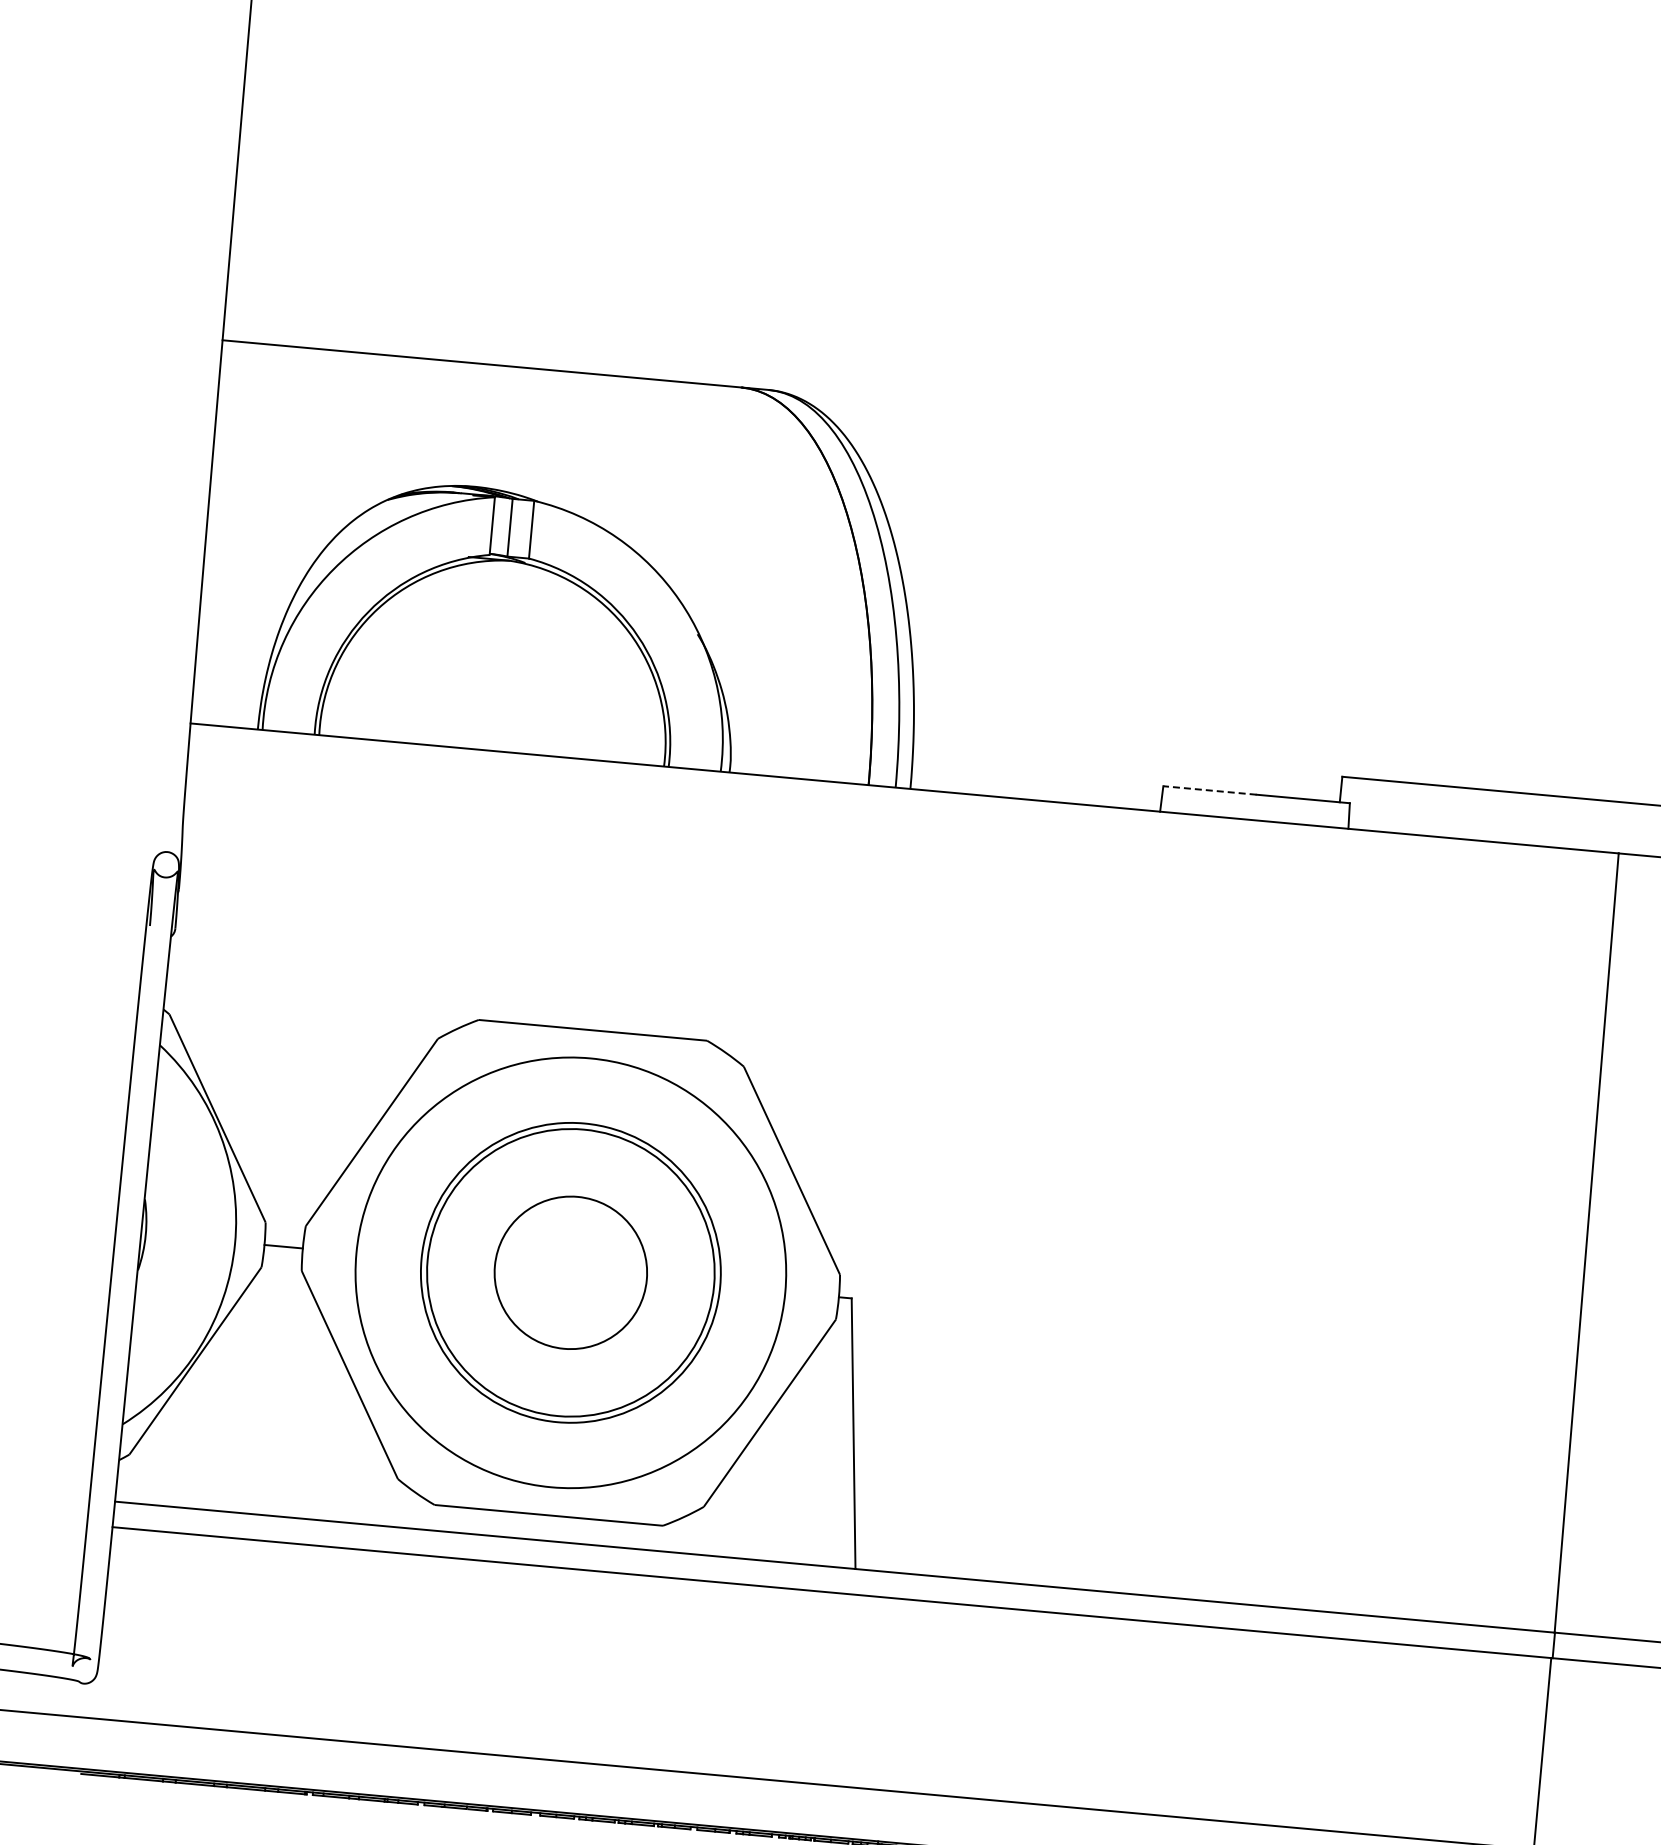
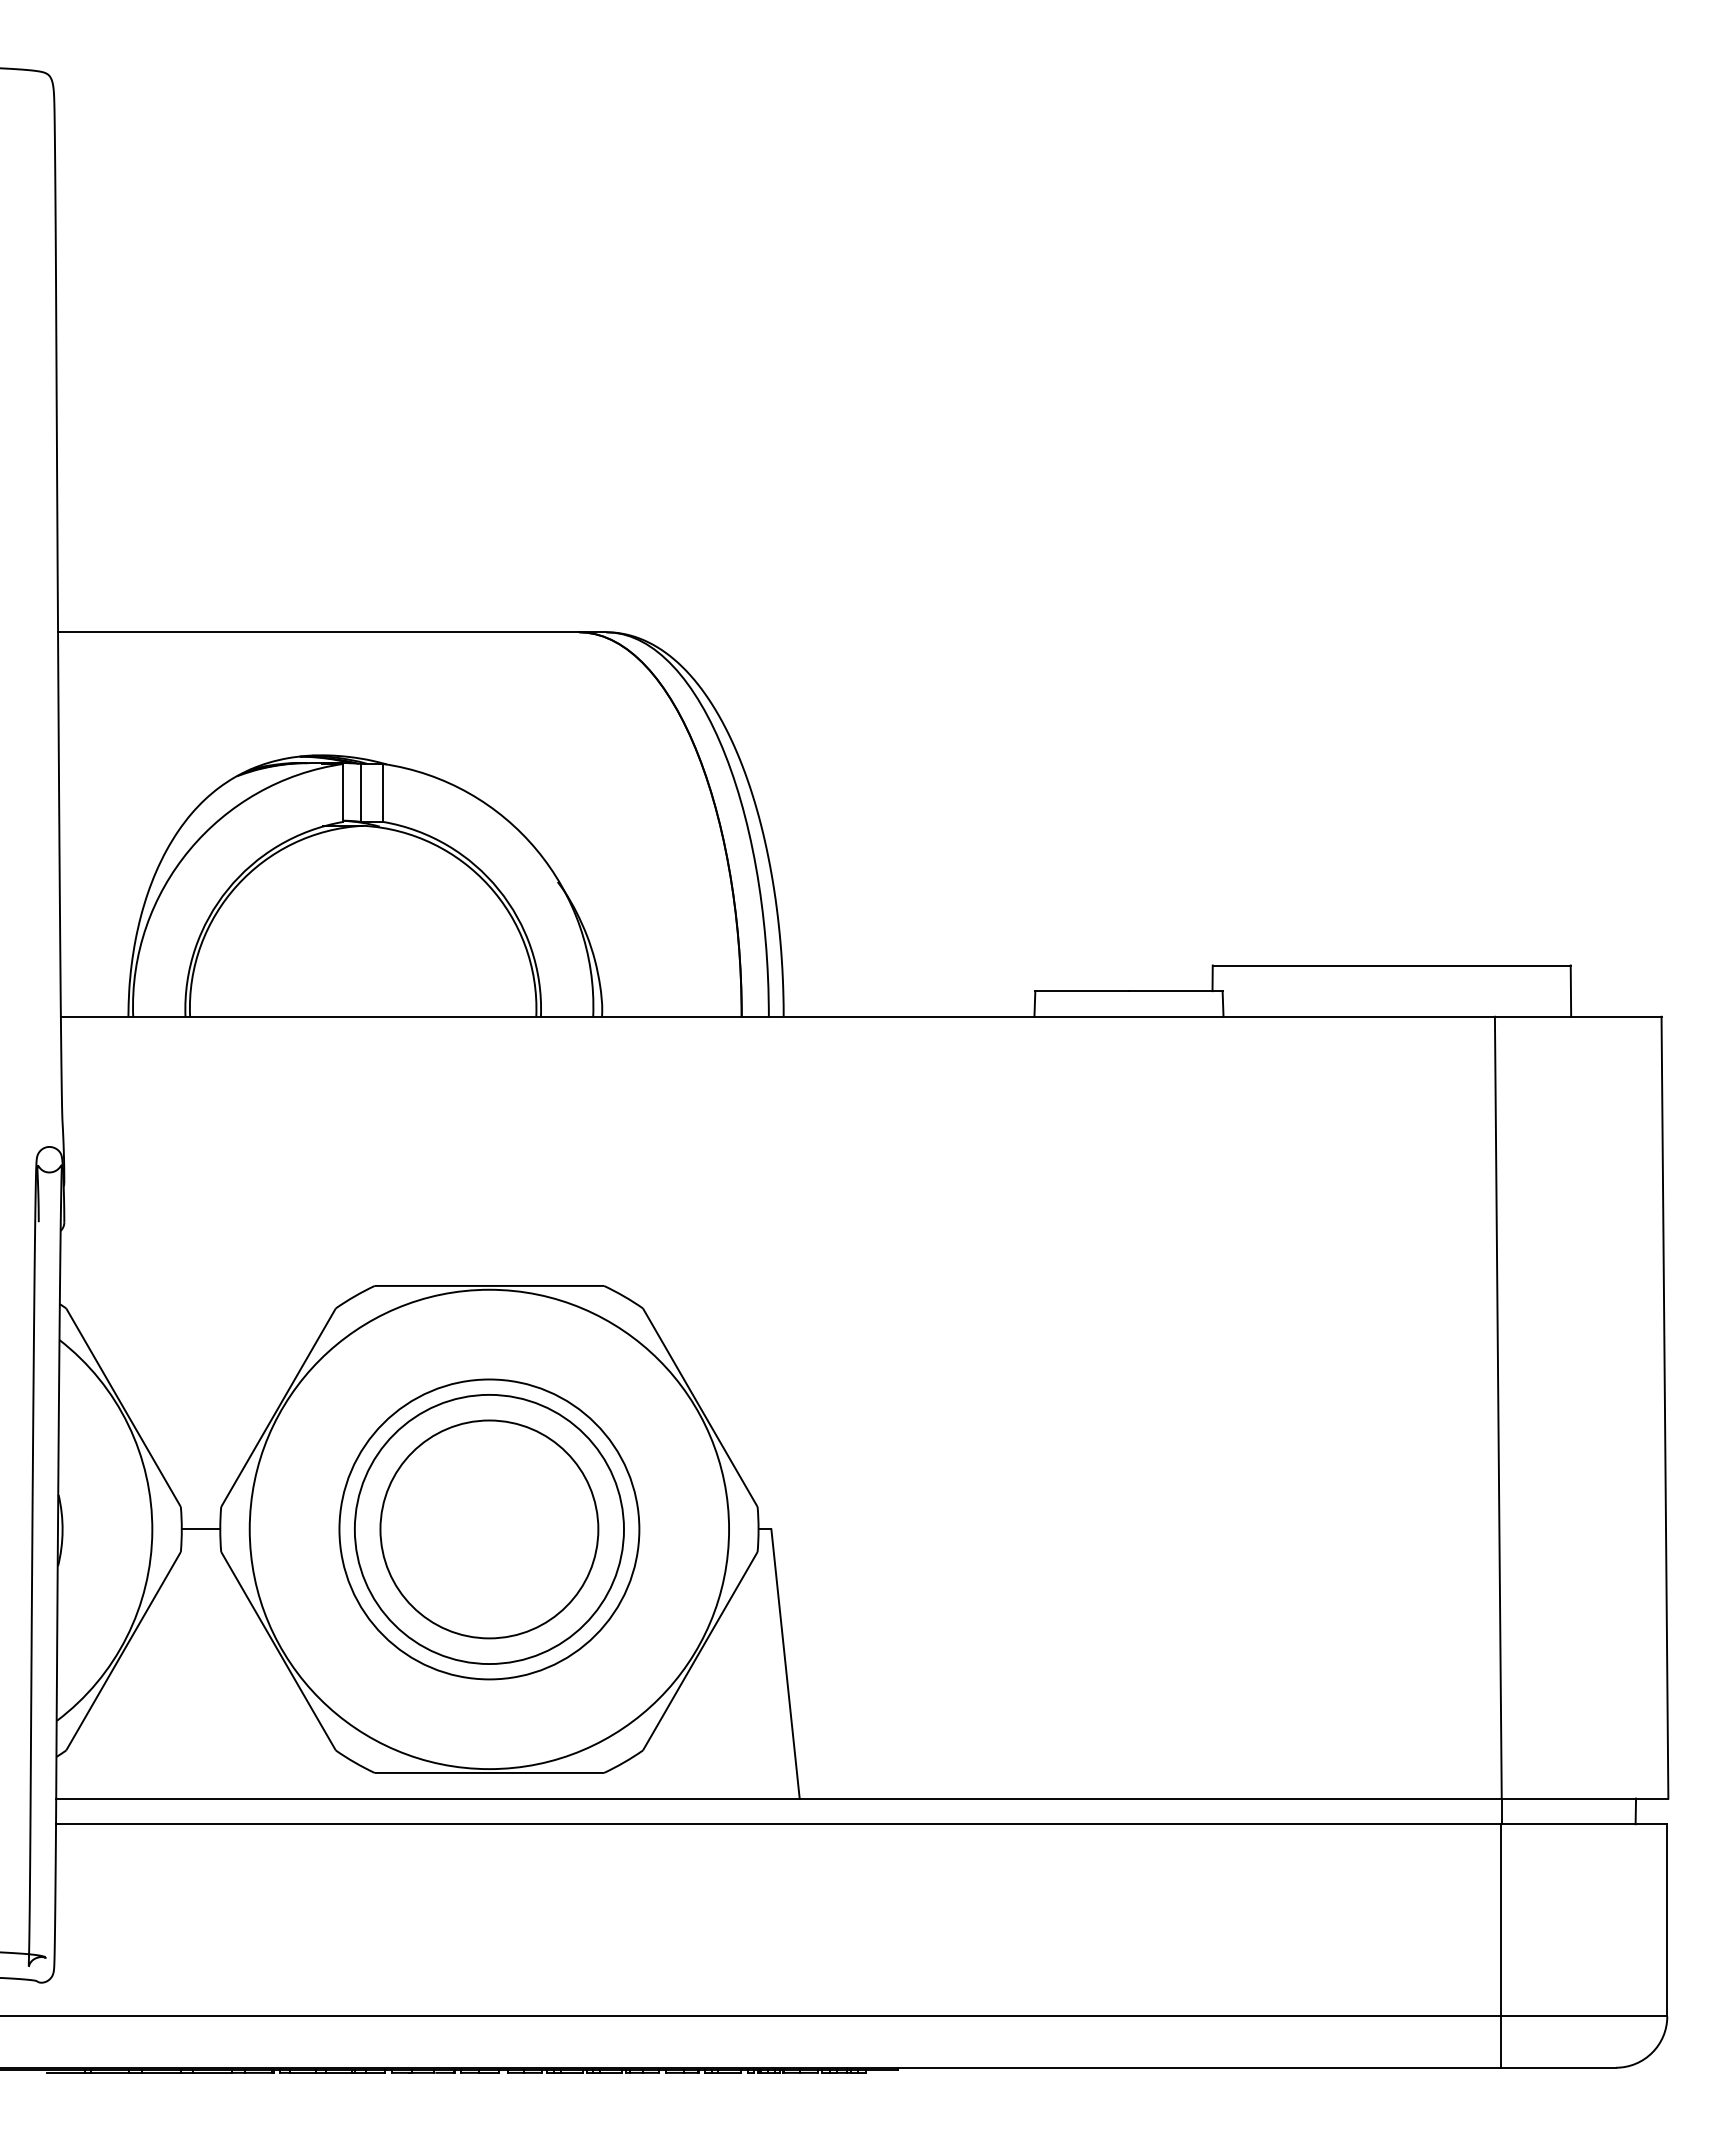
line: (1210, 790) -> (1082, 991), dashed -> solid
circle: (570, 1272) -> (489, 1529), size x0.62
circle: (570, 1272) -> (489, 1529), size x1.43
circle: (570, 1272) -> (489, 1529), size x1.67

